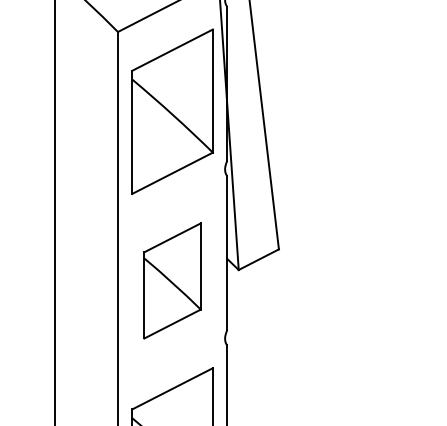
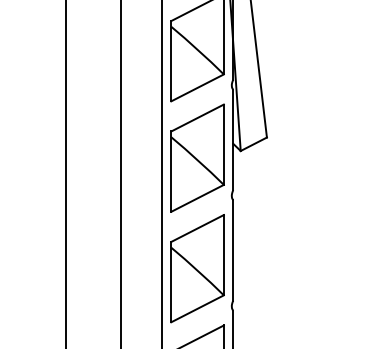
part: (172, 279) -> (197, 157), size x1.43

